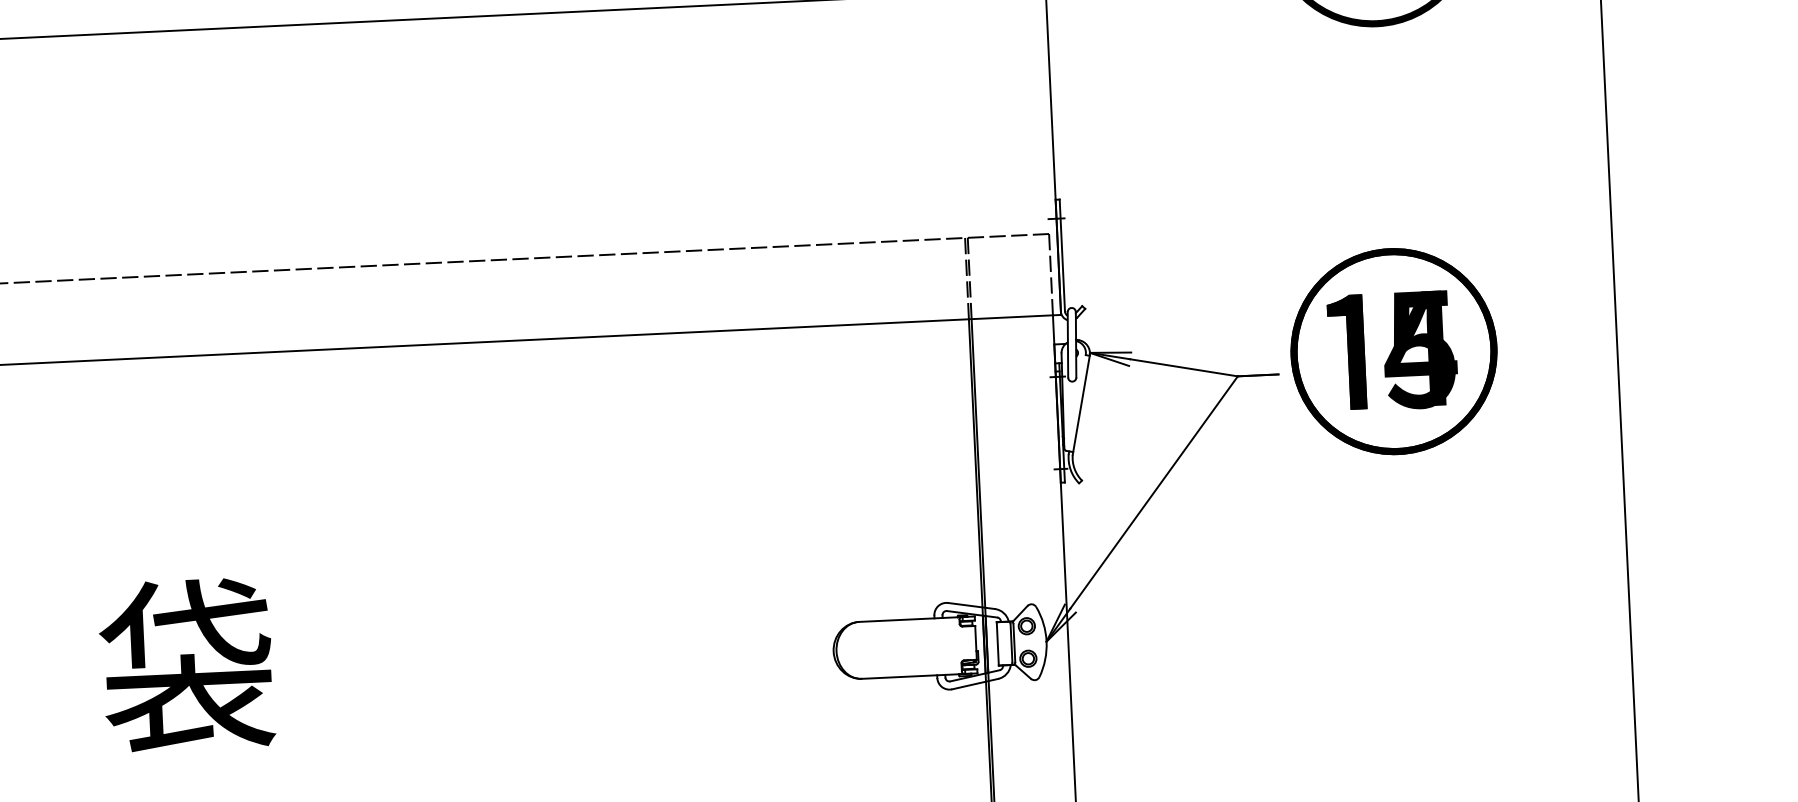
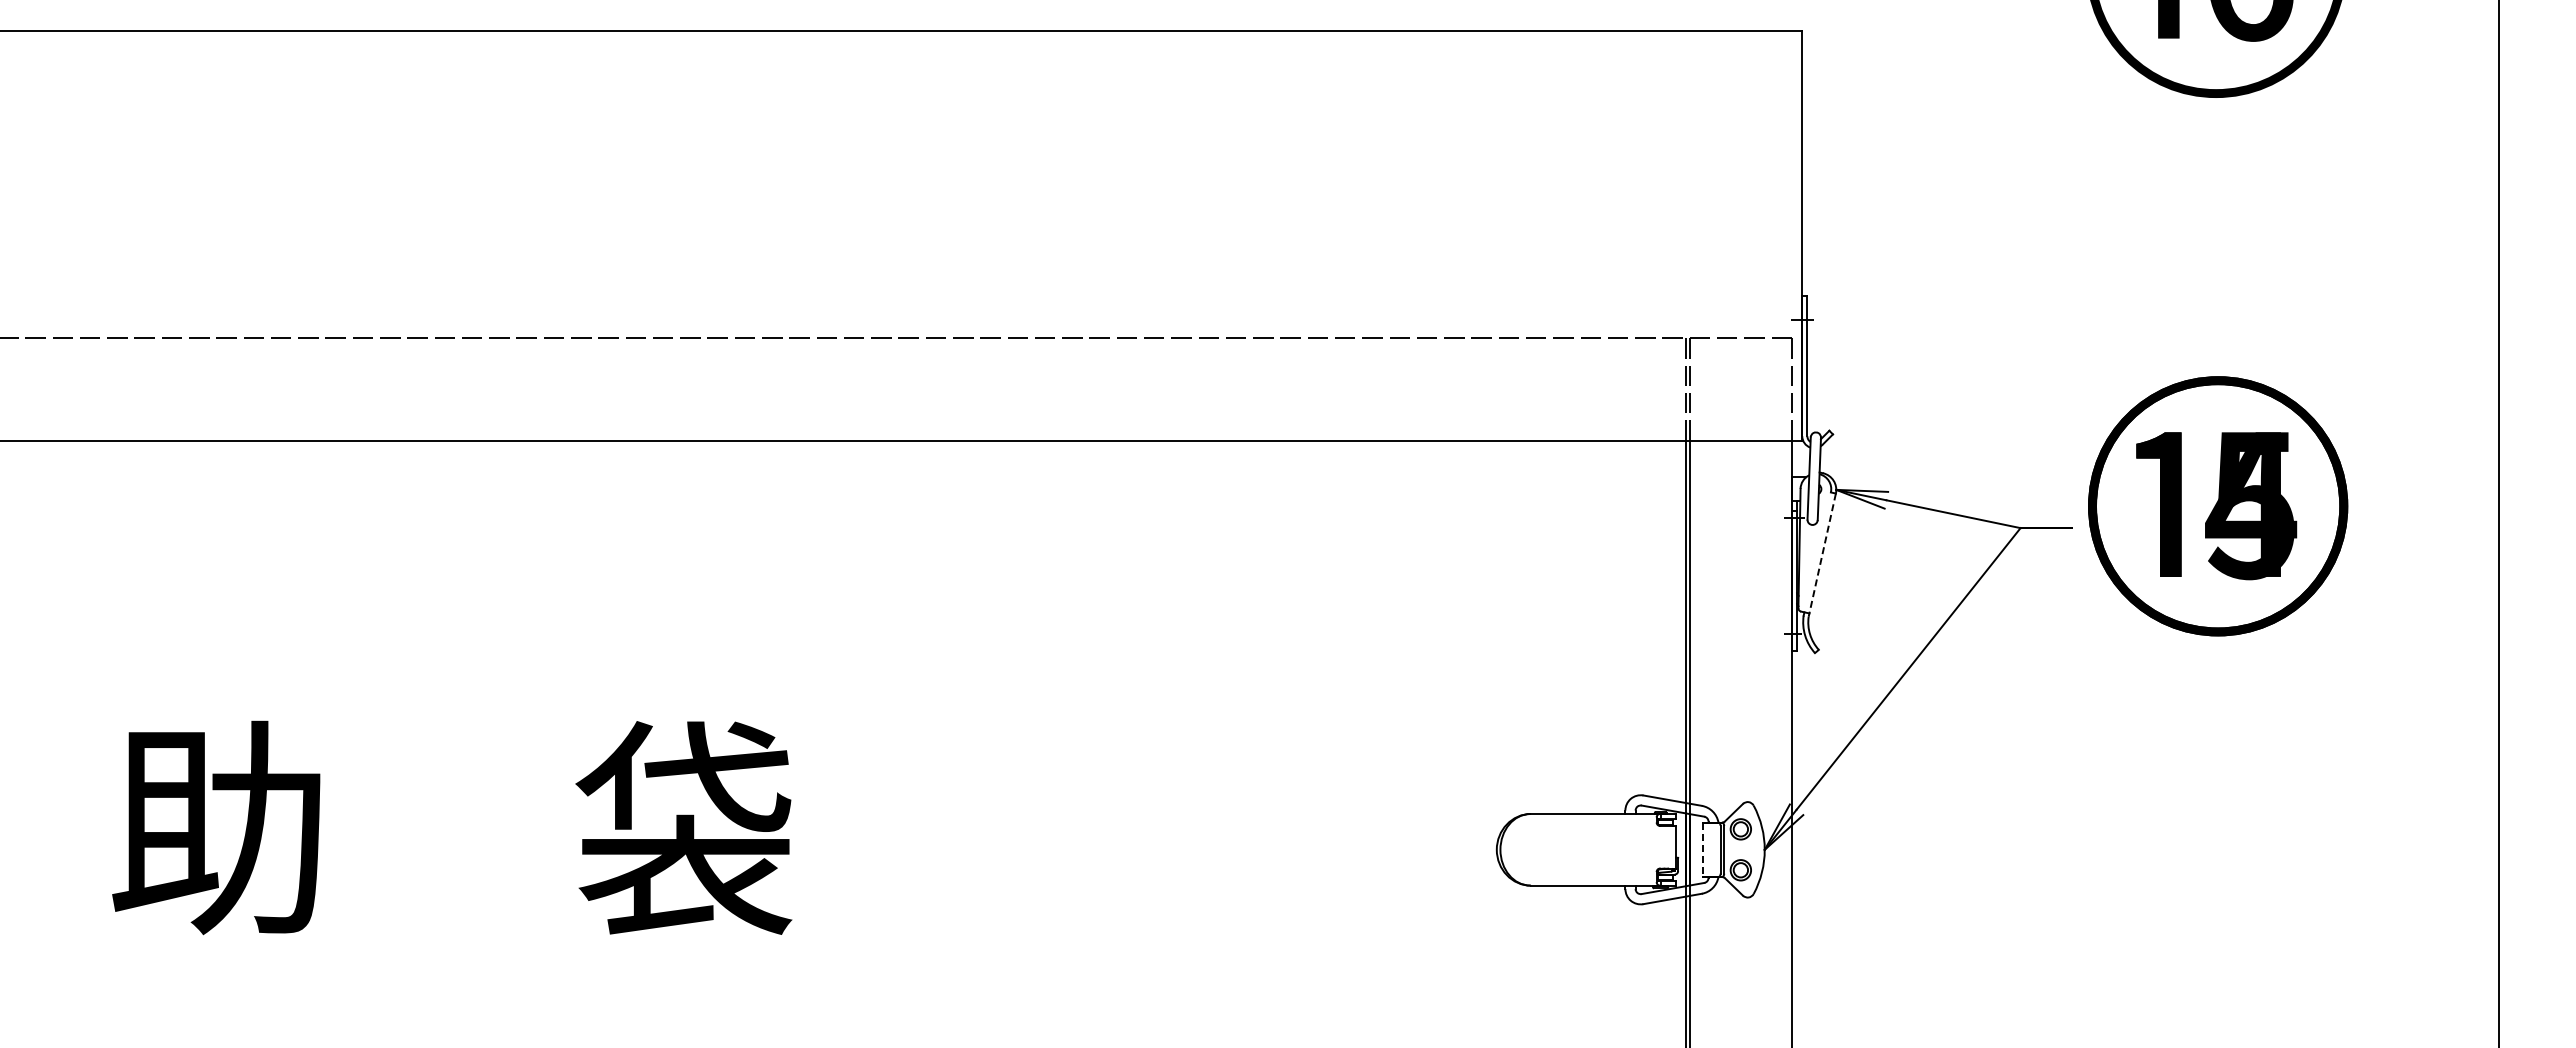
line: (1081, 405) -> (1822, 555), solid -> dashed
line: (997, 644) -> (1703, 850), solid -> dashed

